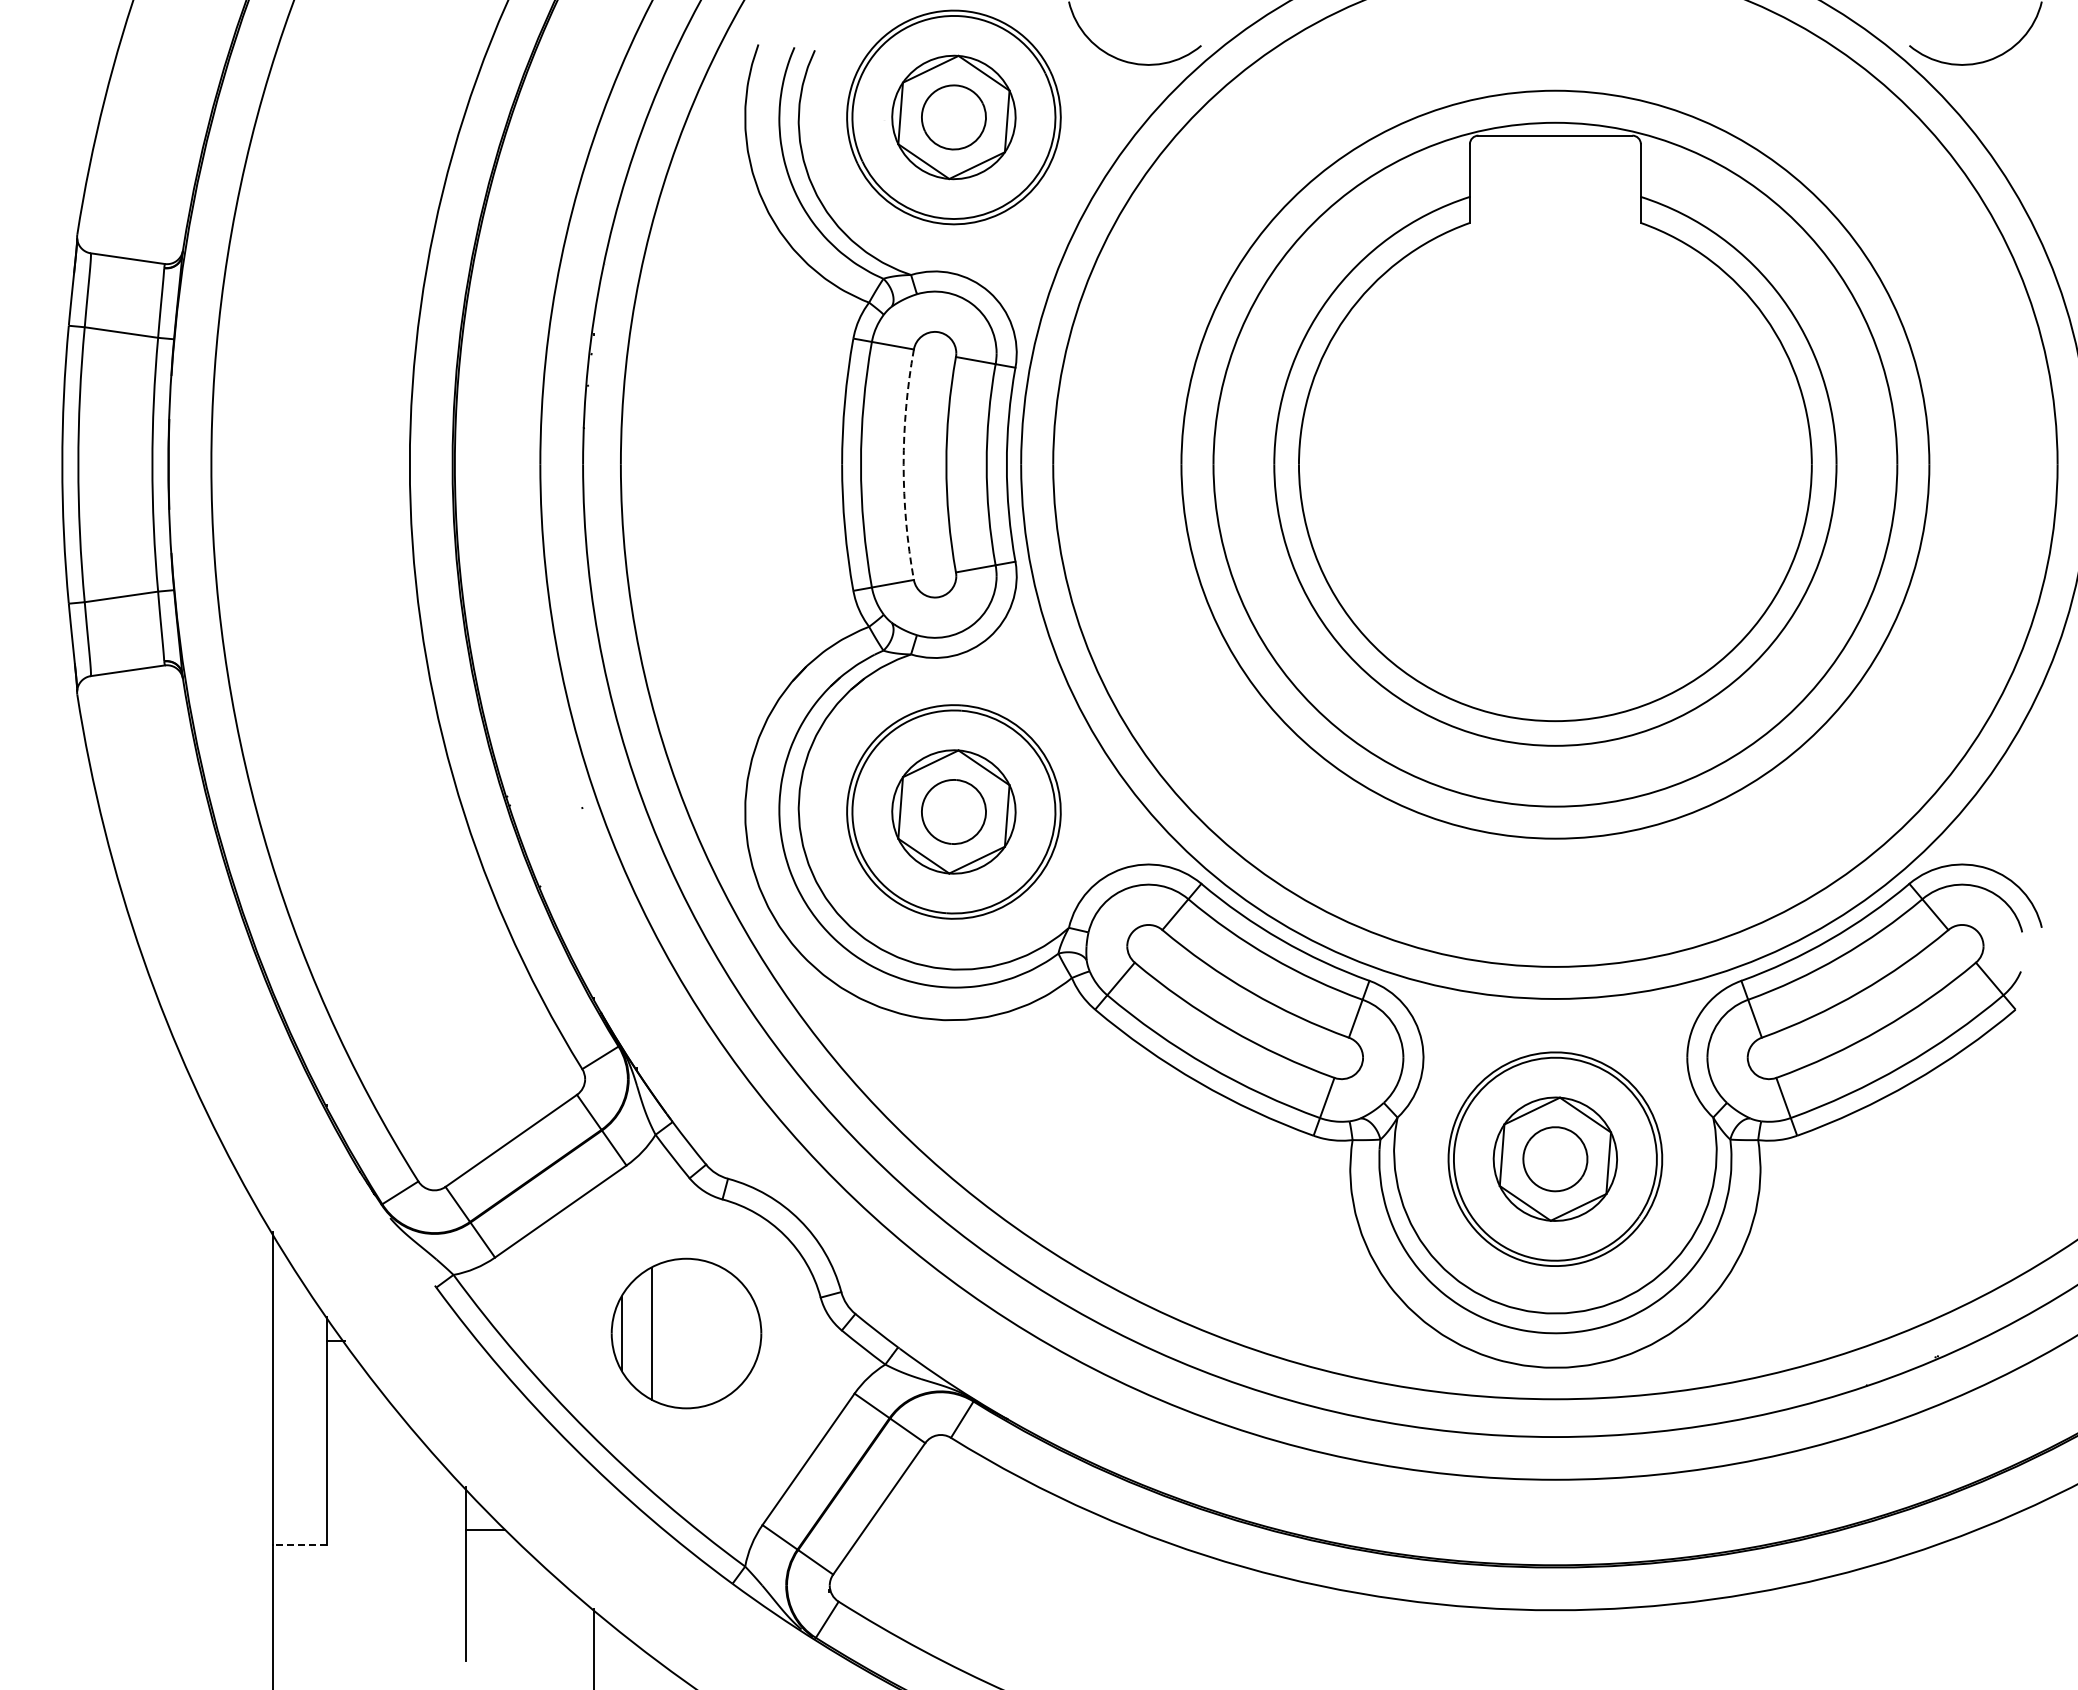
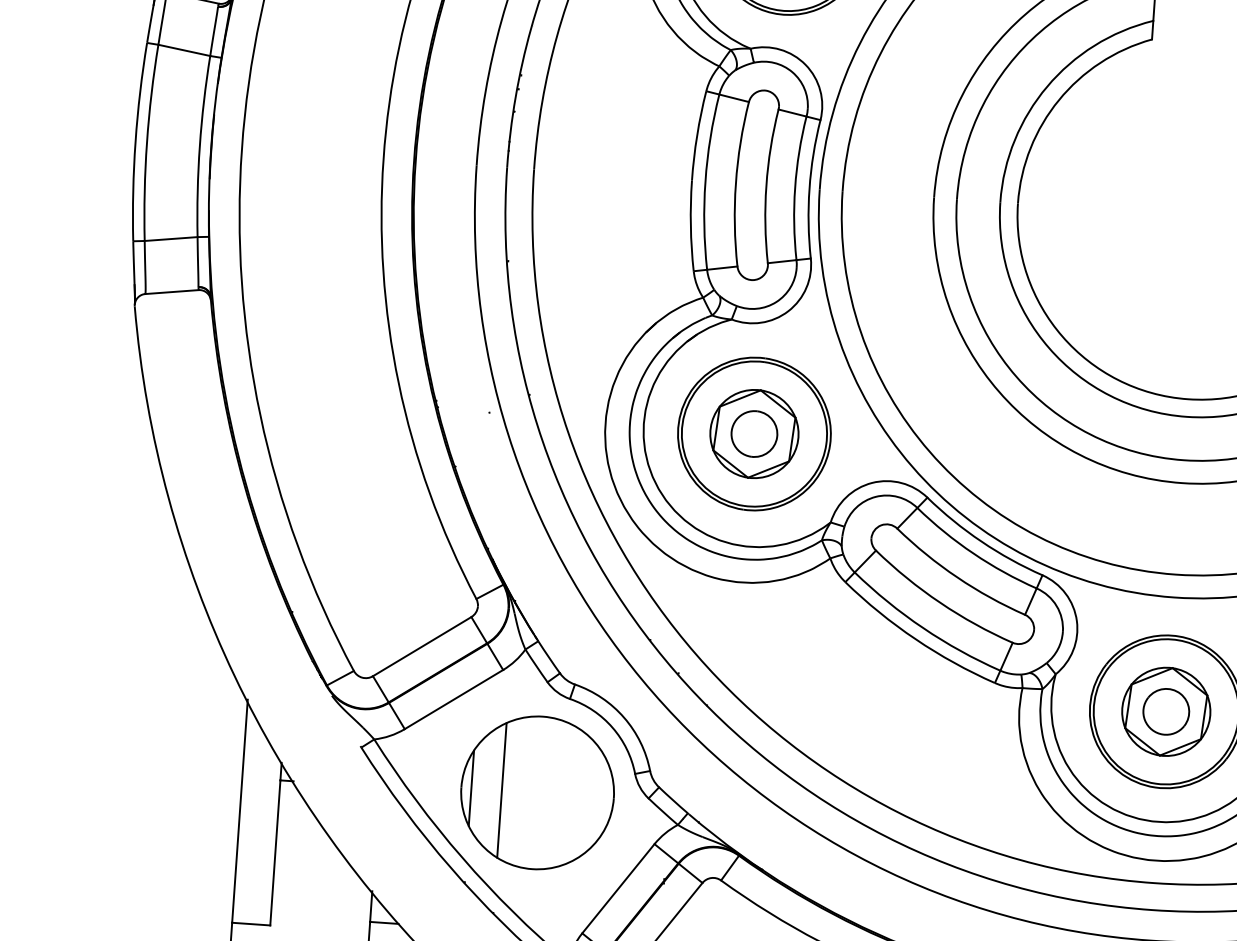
arc: (903, 464) -> (735, 183), dashed -> solid
part: (686, 1333) -> (537, 792), size x1.43
line: (299, 1544) -> (250, 924), dashed -> solid

